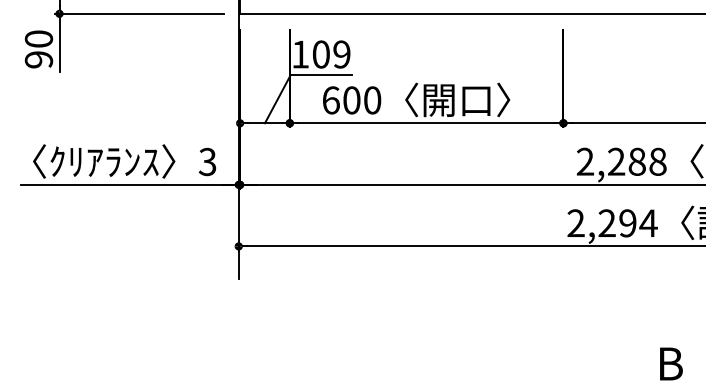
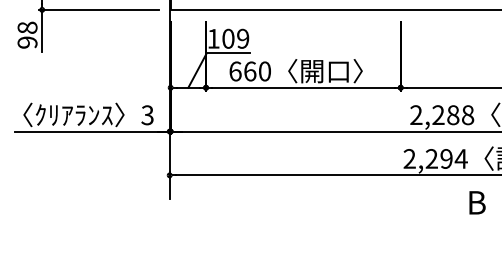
text: (38, 38) -> (27, 27), 90 -> 98
text: (351, 100) -> (249, 71), 600 -> 660
text: (671, 363) -> (477, 202), moved

